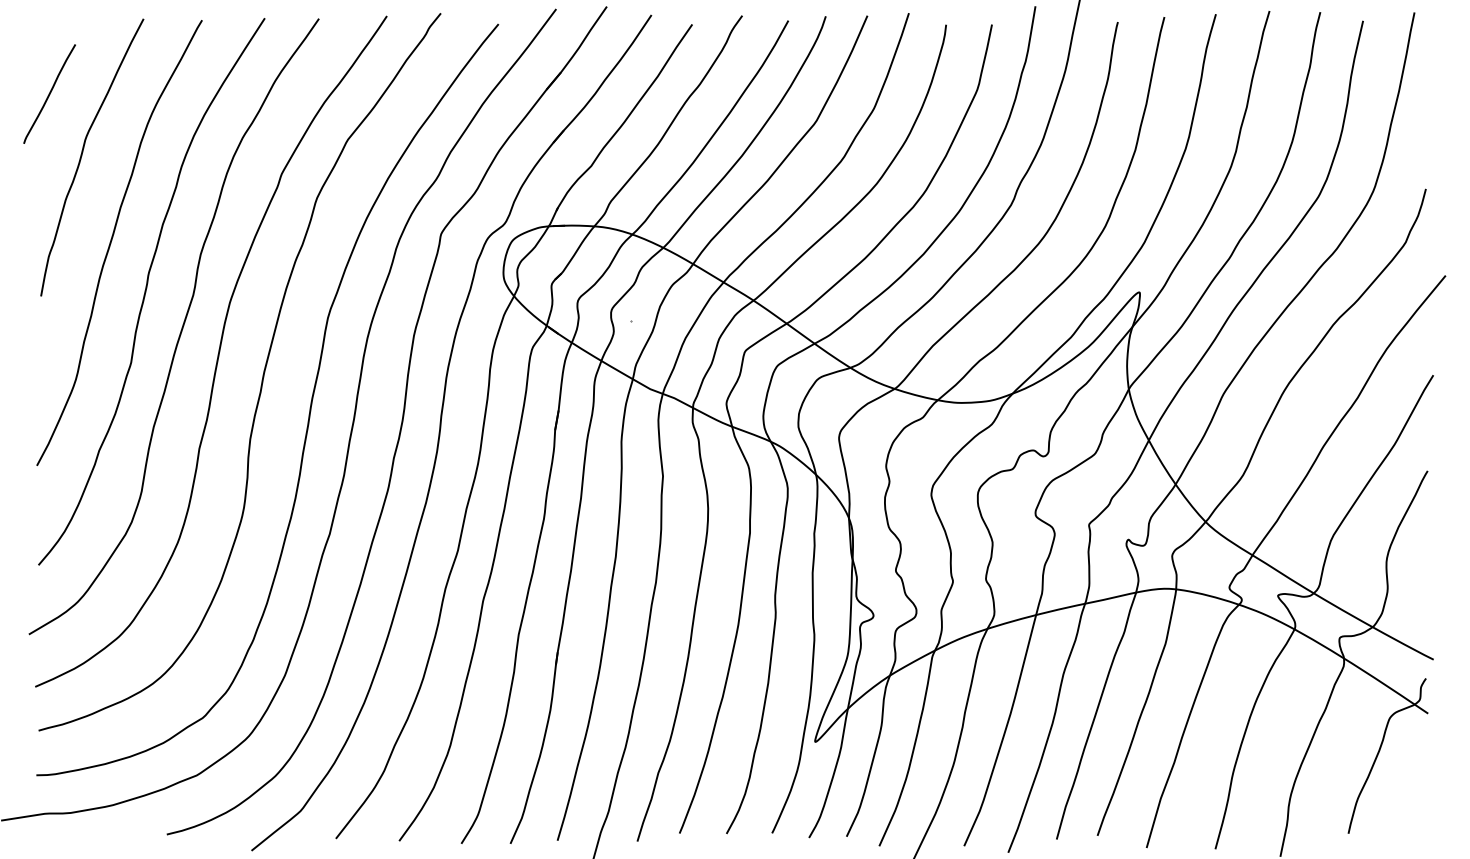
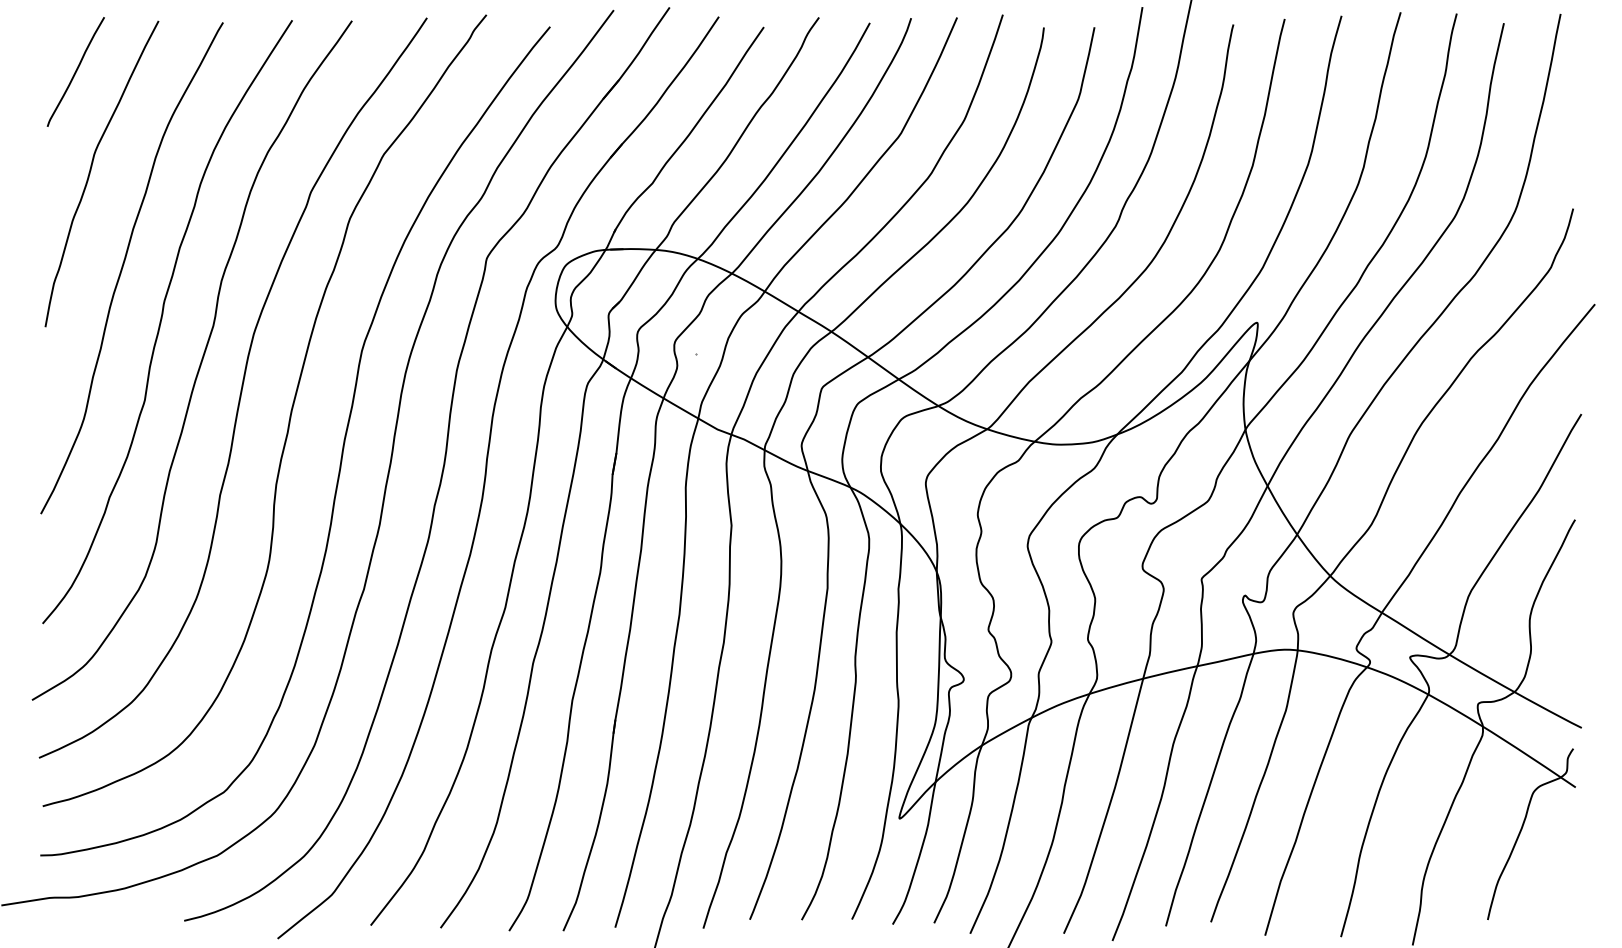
line: (49, 93) -> (75, 71), moved

